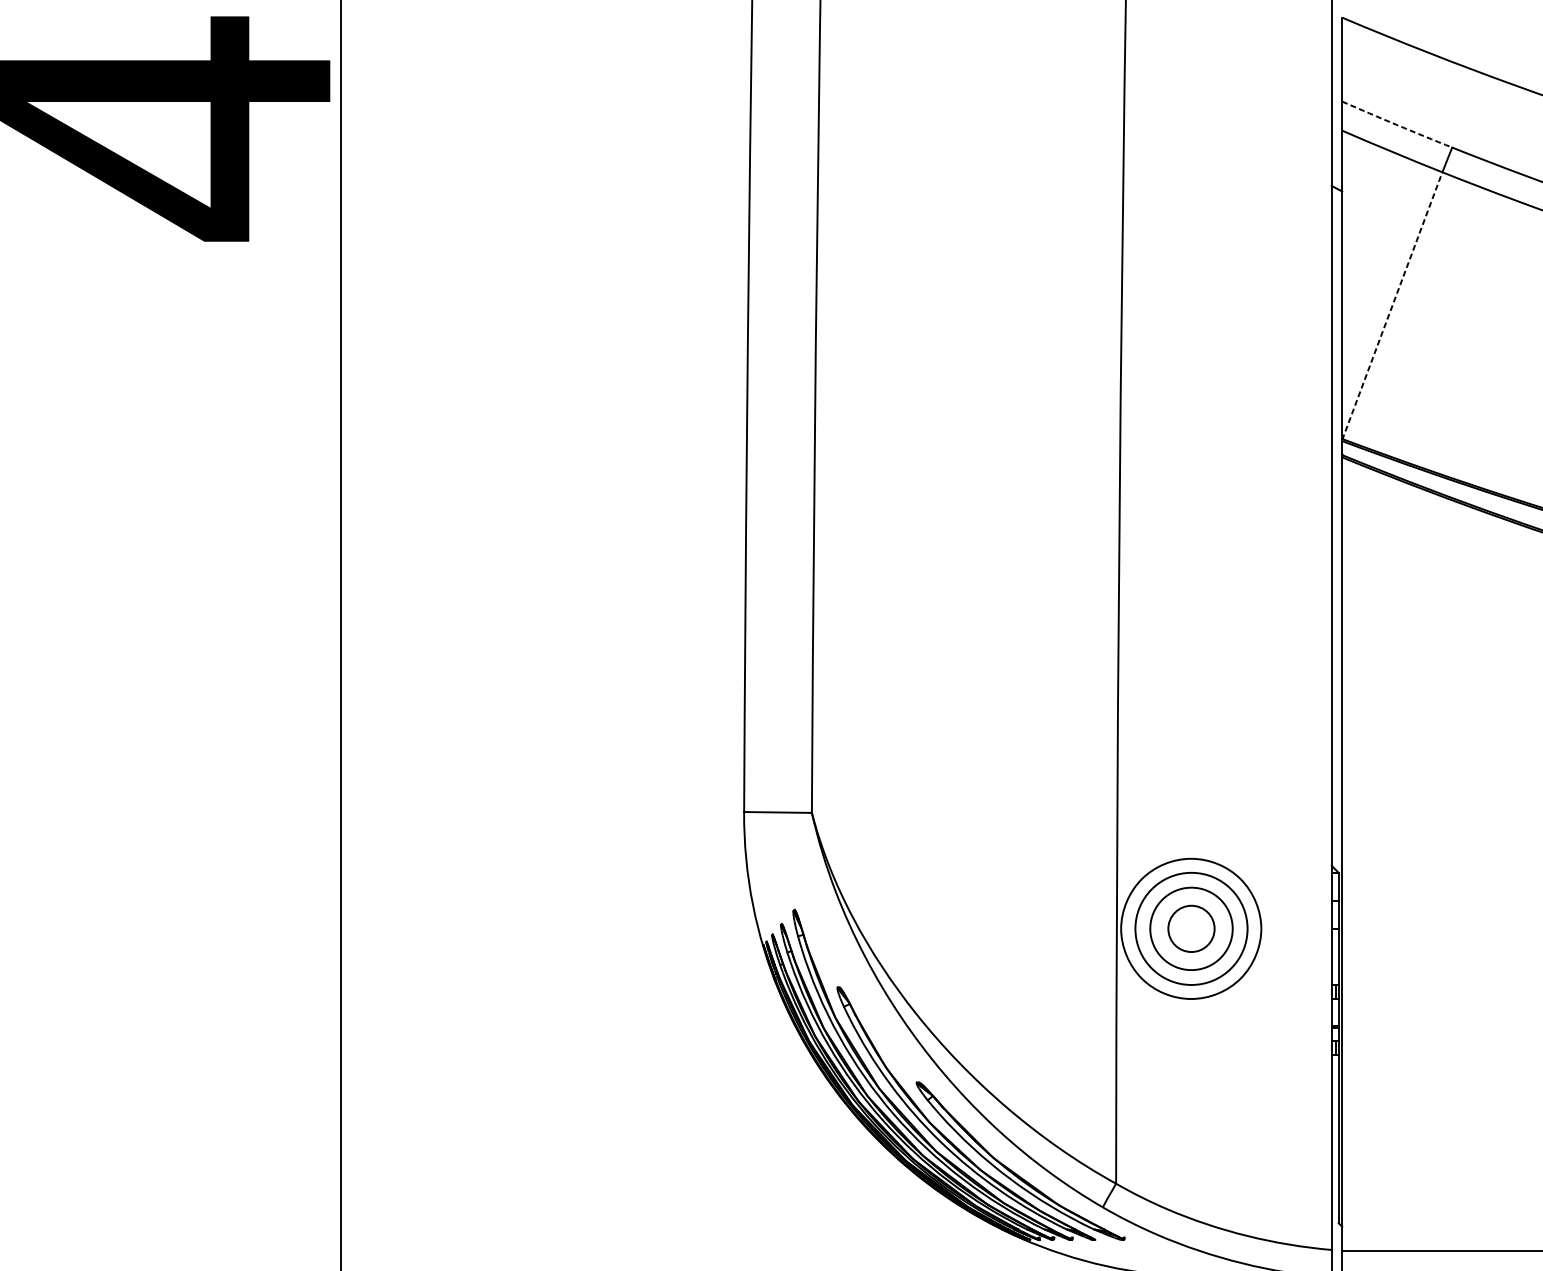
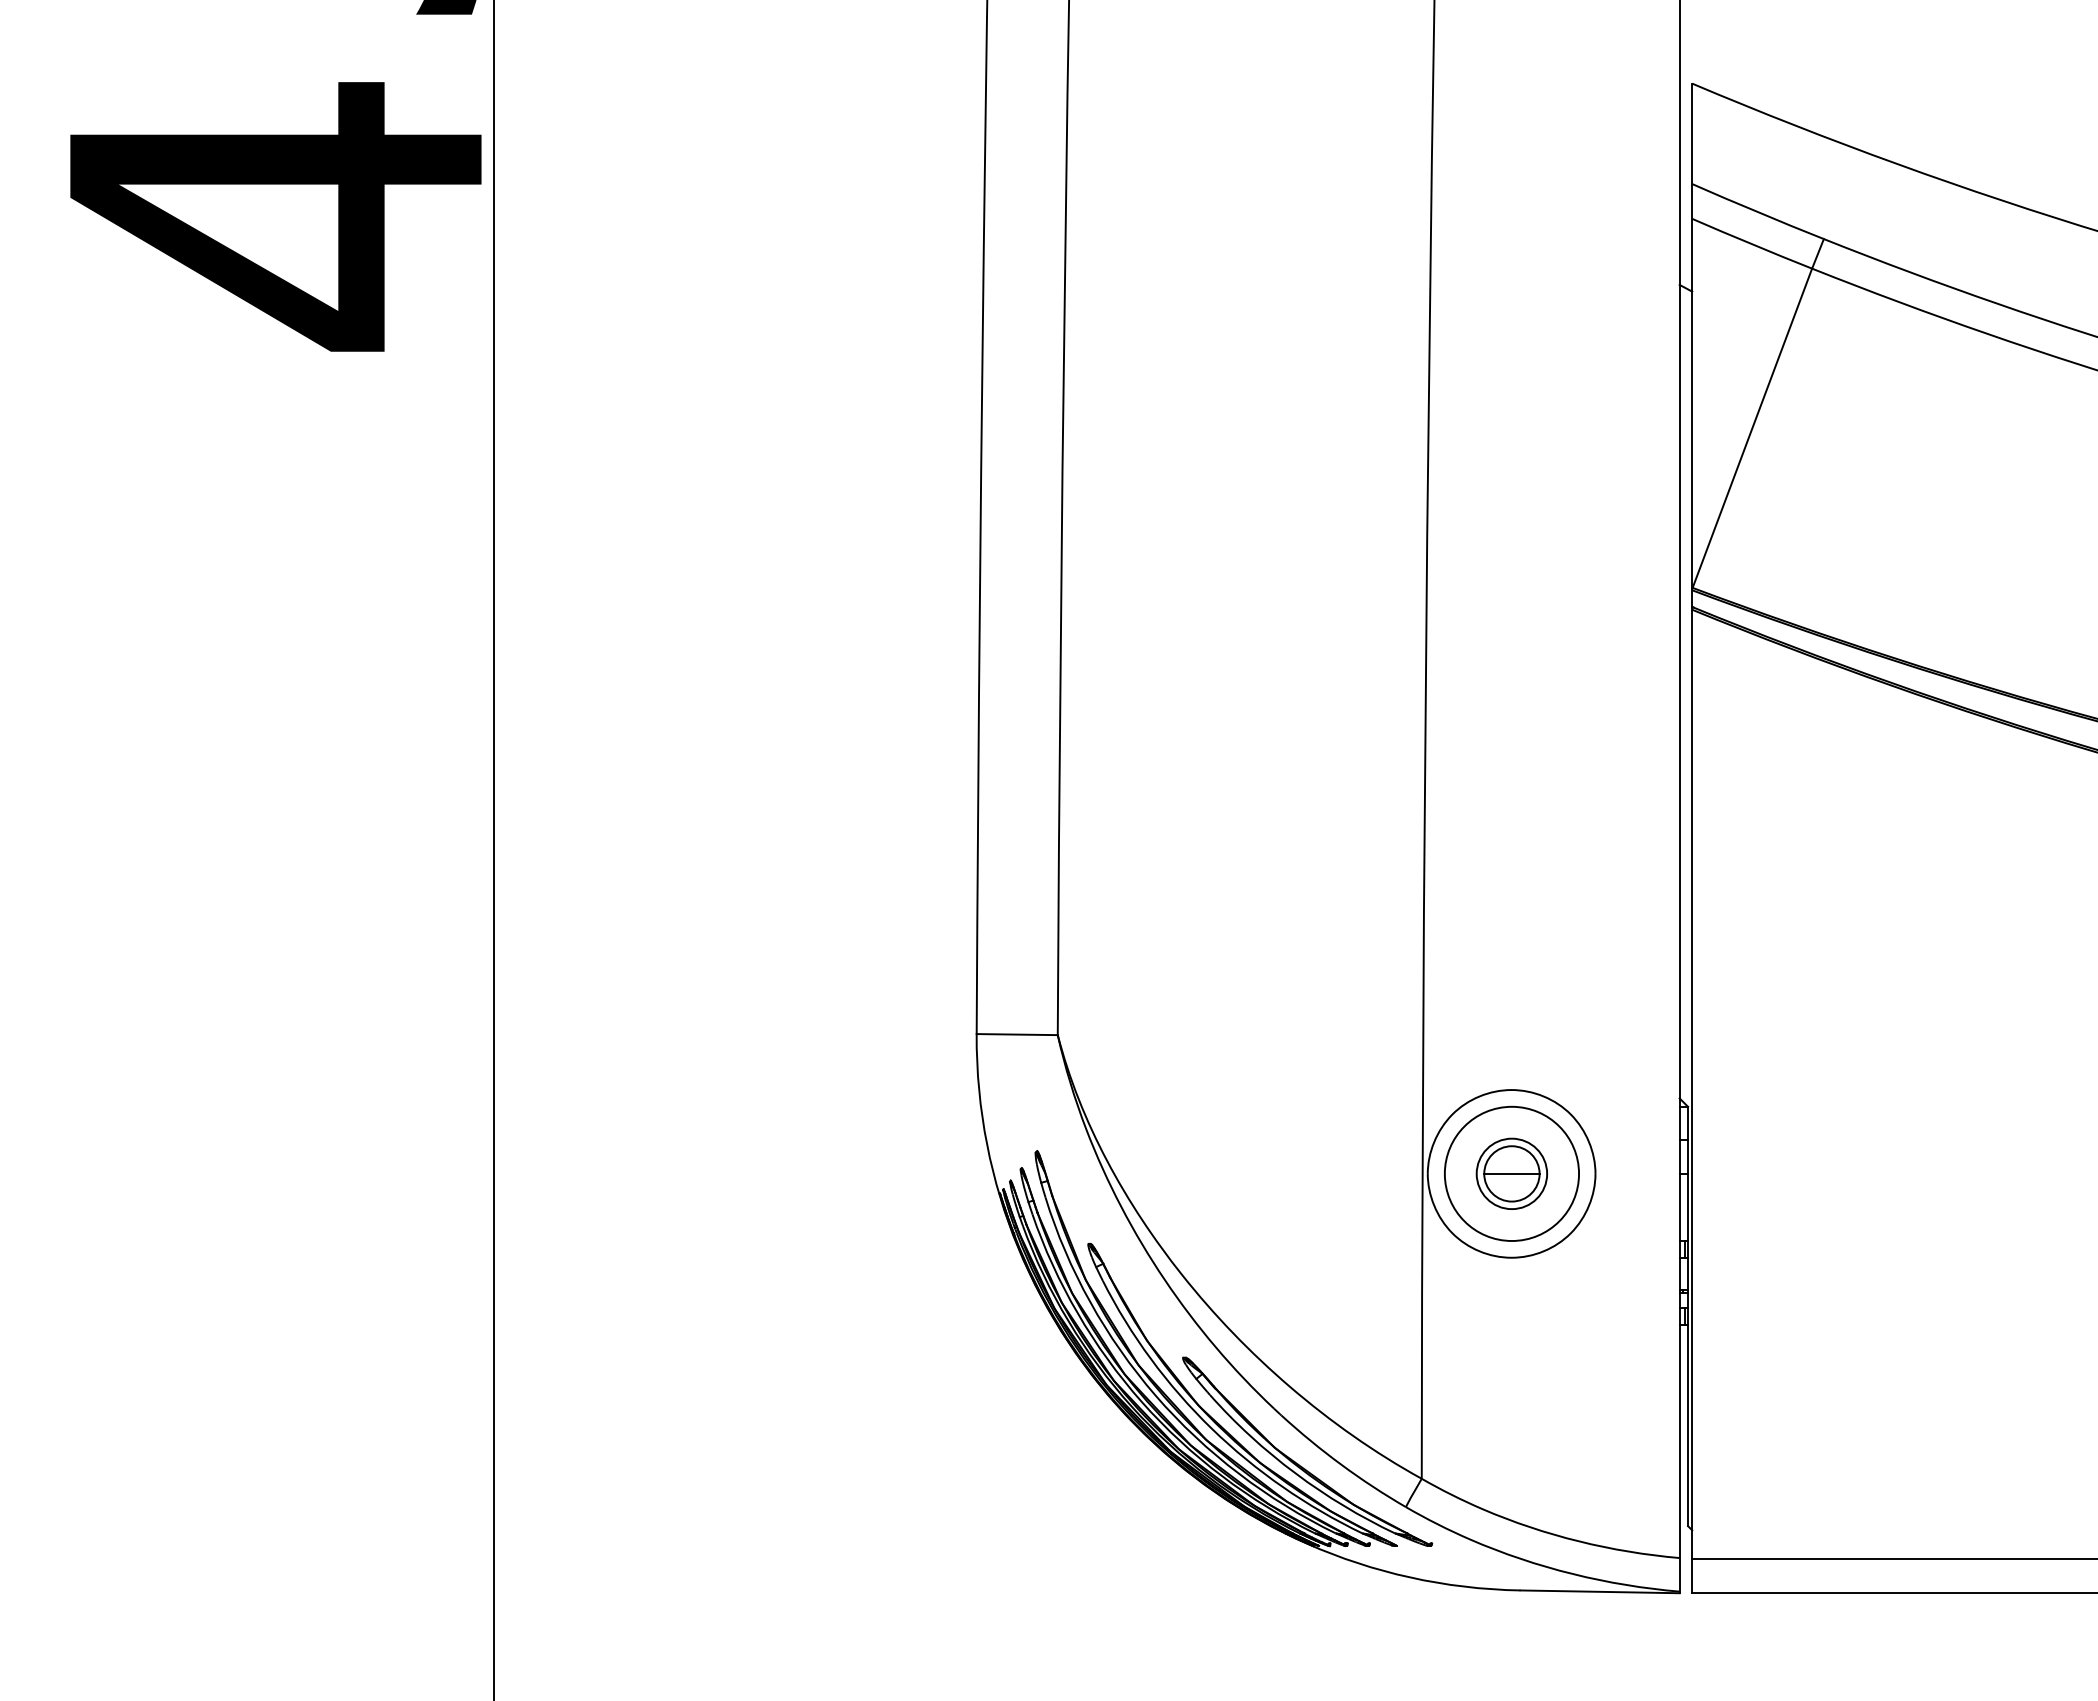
arc: (1396, 125) -> (1757, 212), dashed -> solid
line: (1392, 305) -> (1752, 428), dashed -> solid
circle: (1191, 928) -> (1511, 1173), size x0.71
line: (1191, 928) -> (1511, 1173), added

